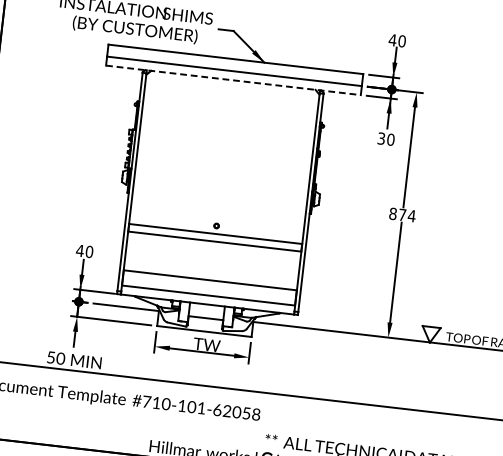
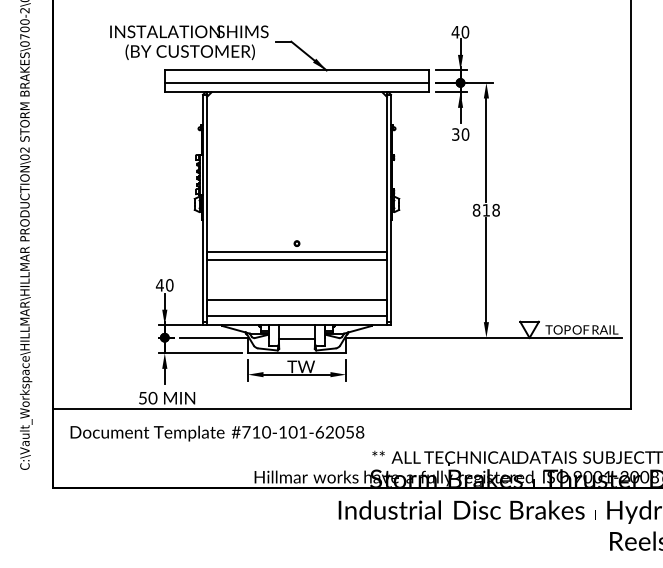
line: (233, 80) -> (297, 92), dashed -> solid
text: (407, 214) -> (491, 209), 874 -> 818

